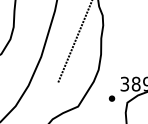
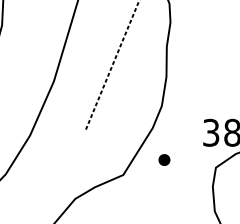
part: (111, 98) -> (163, 159), moved

